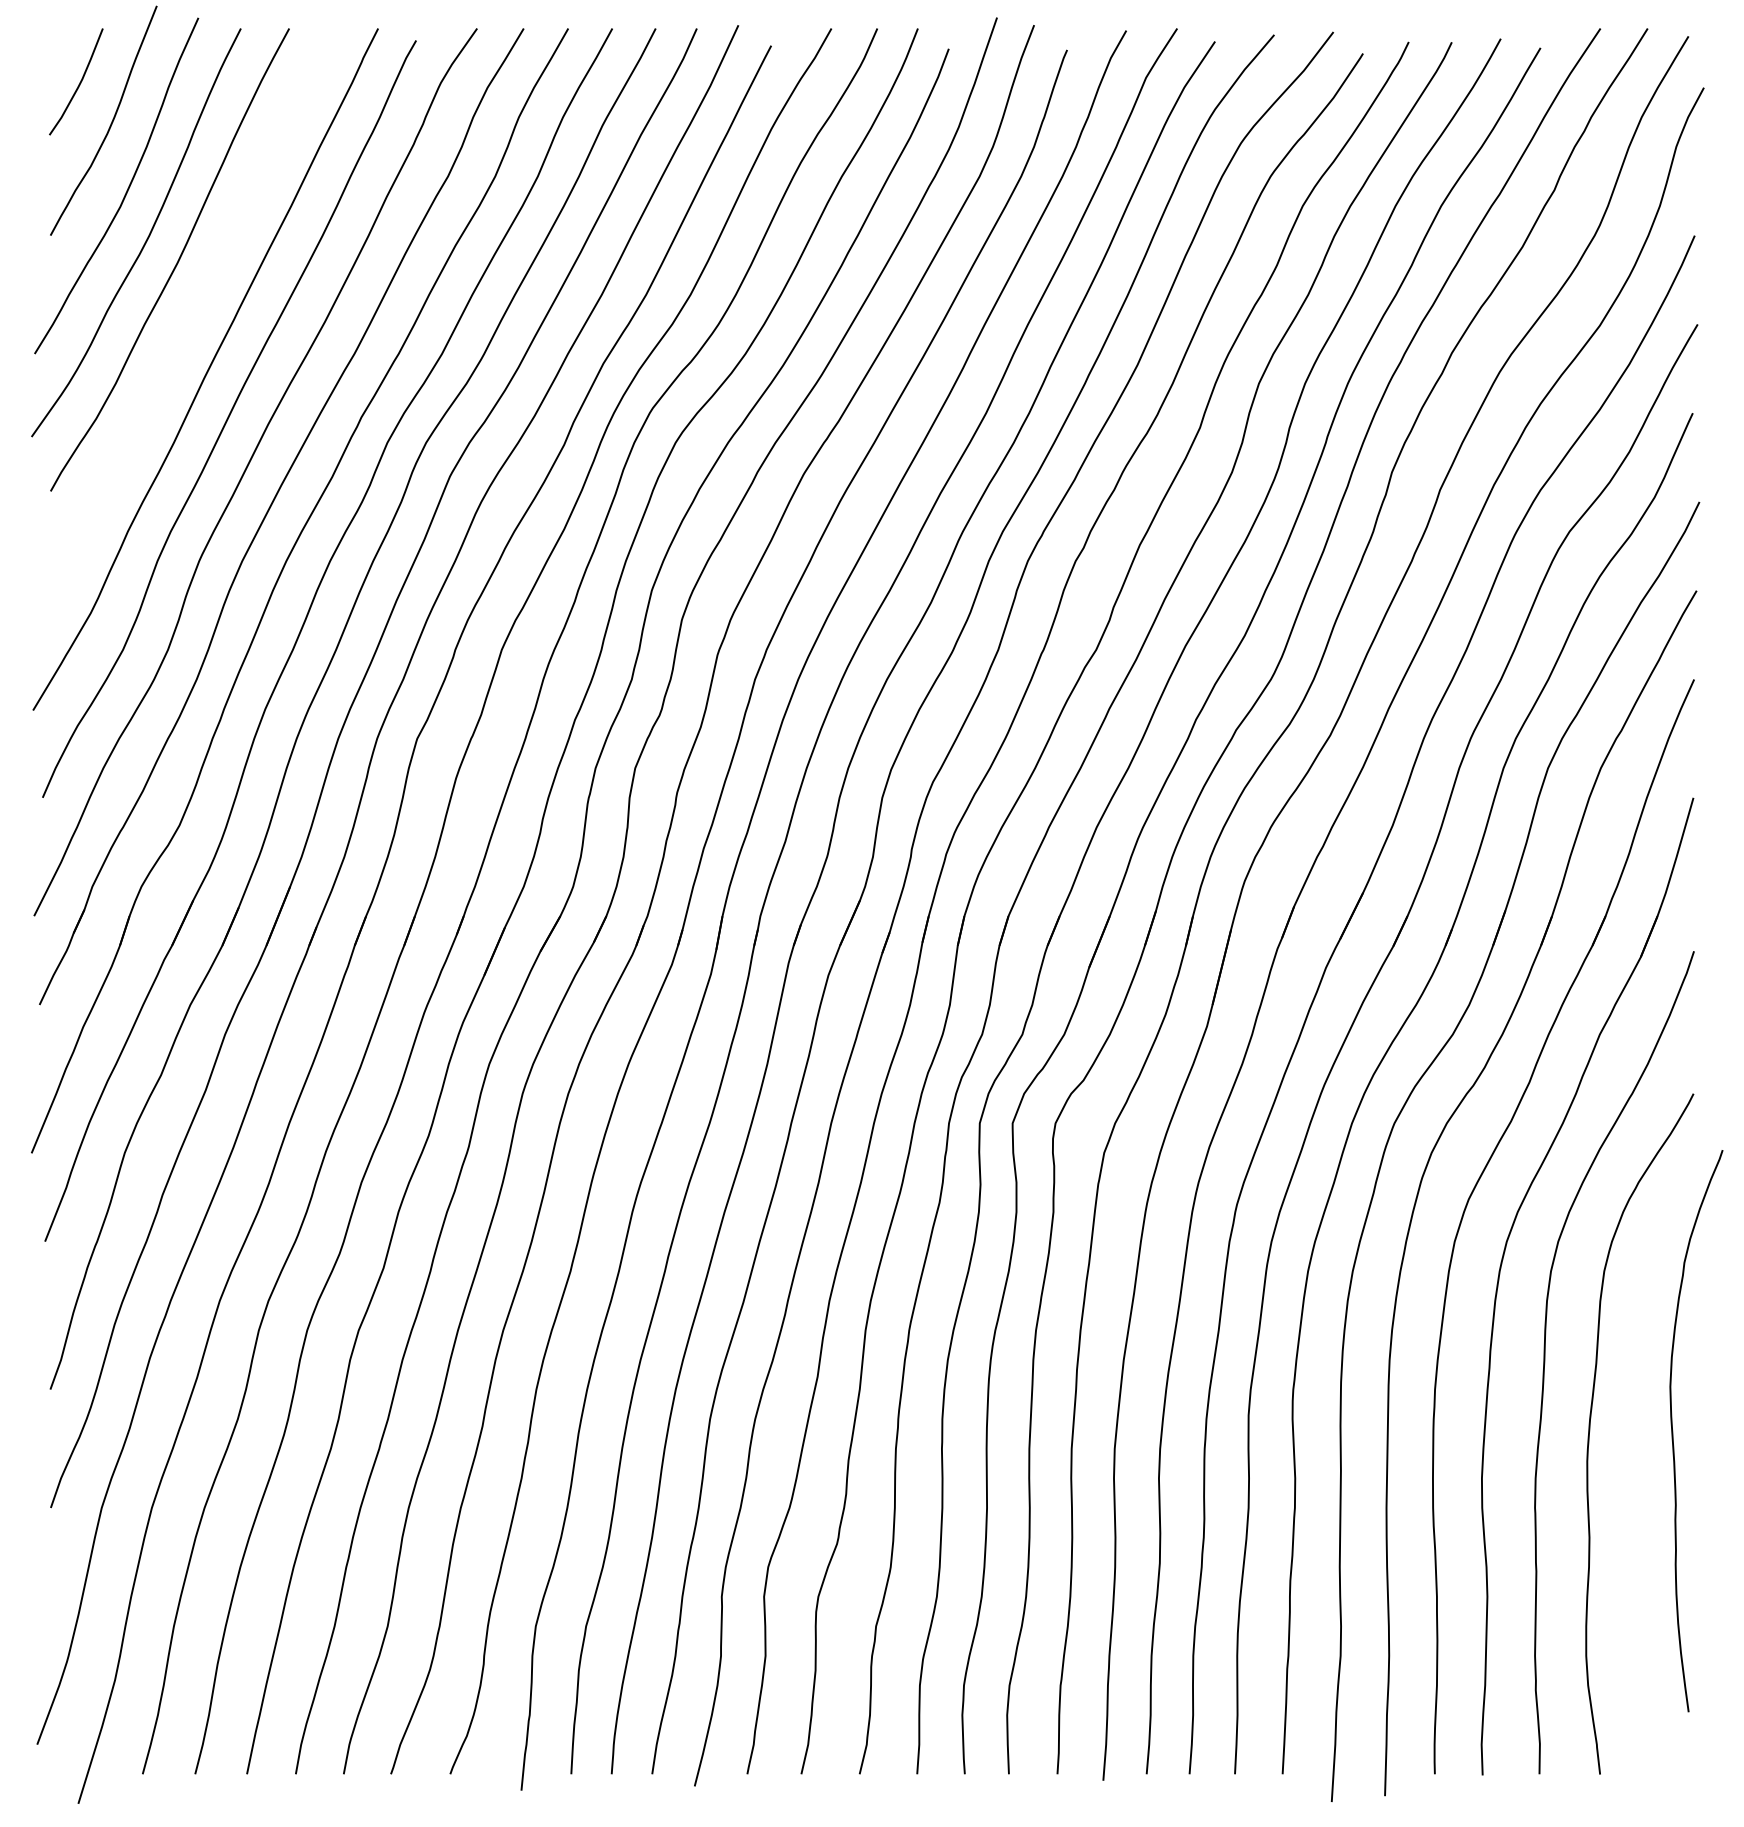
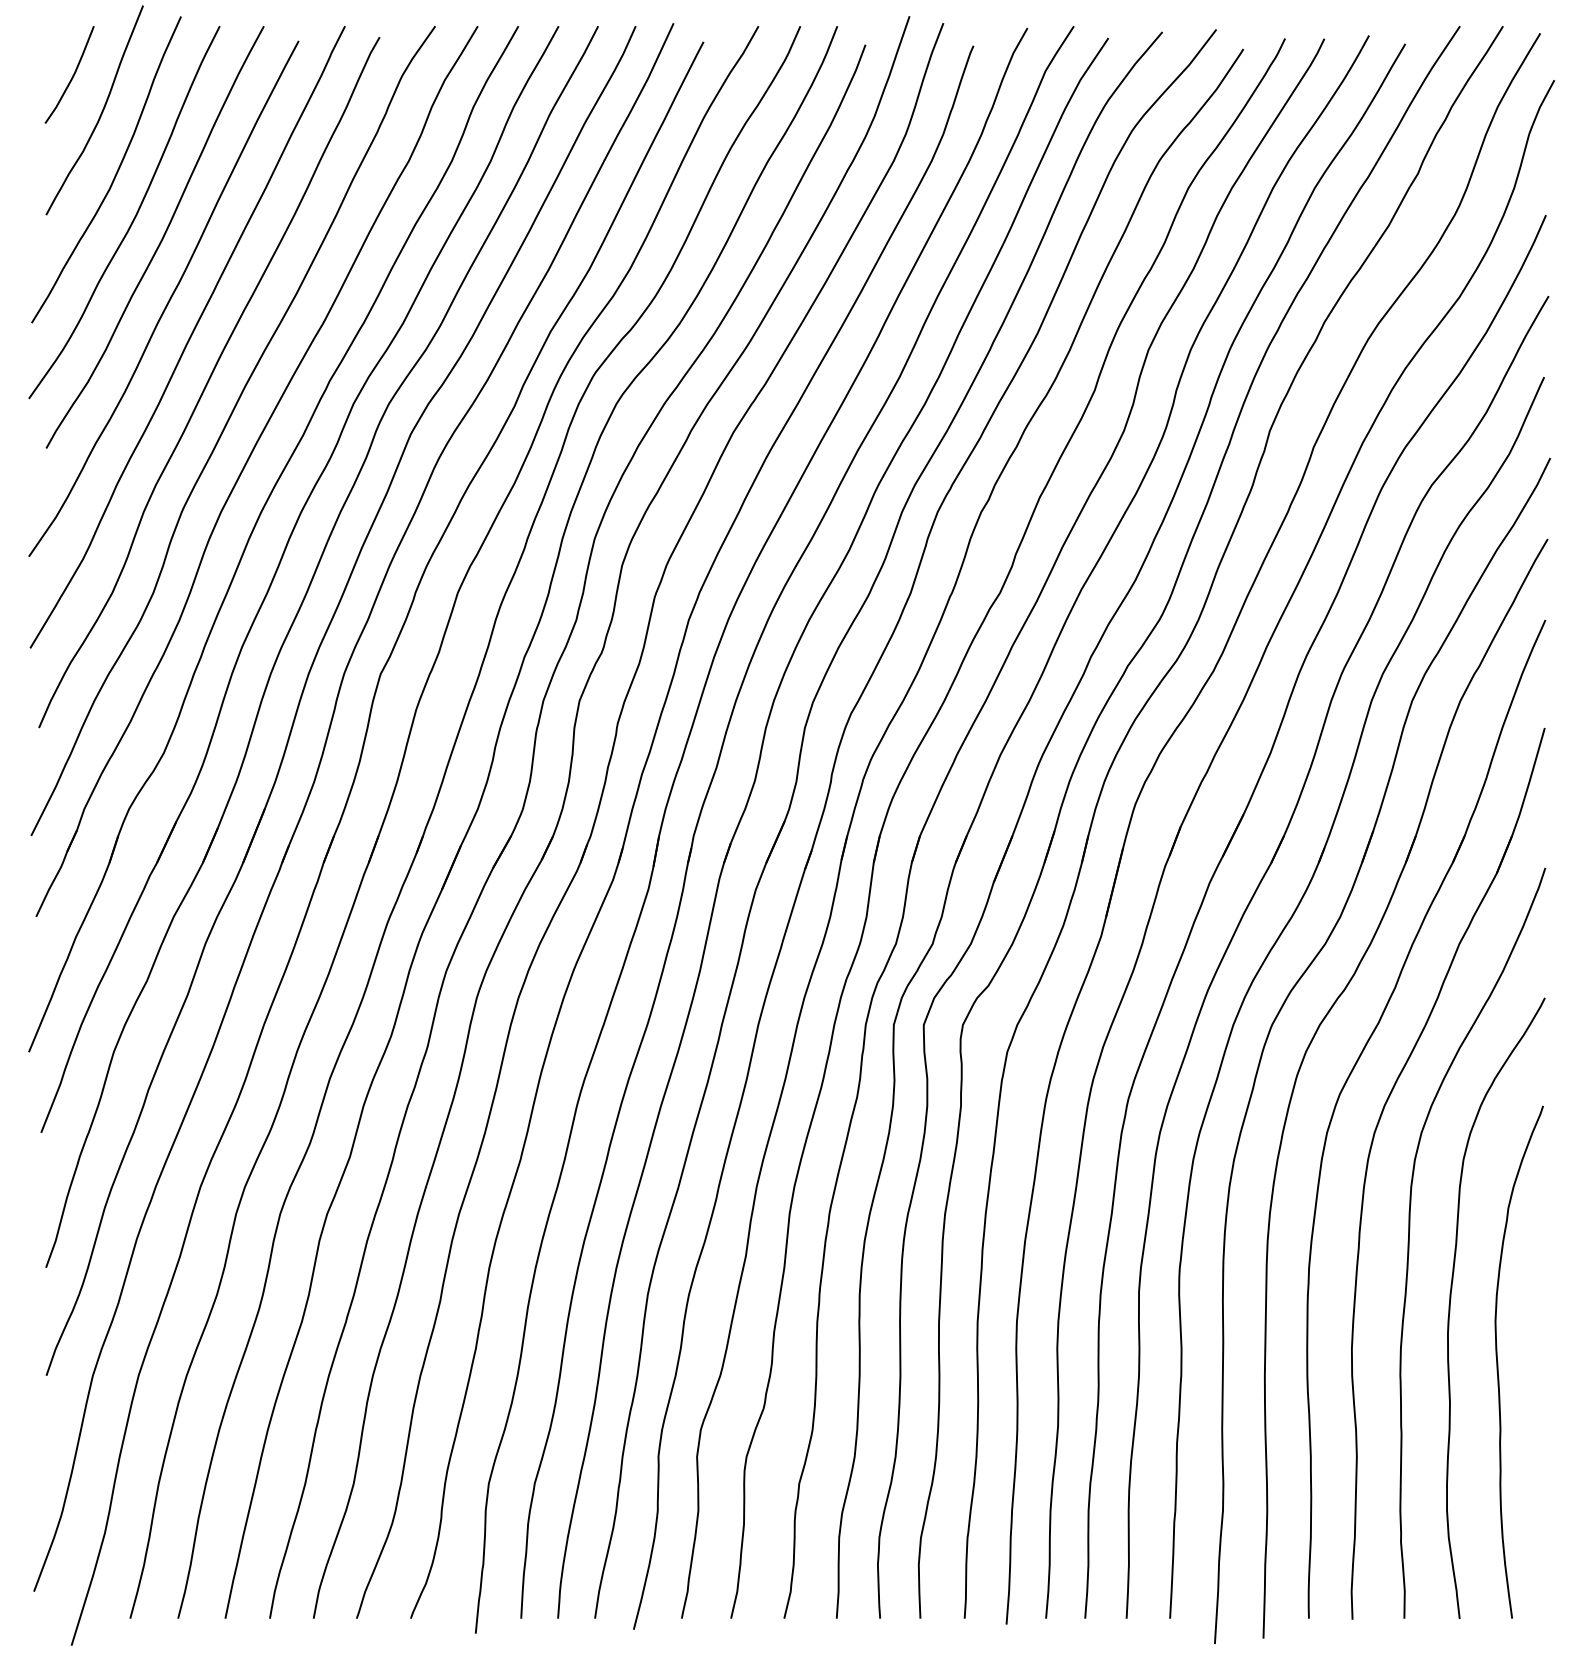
curve: (184, 329) -> (168, 300), added
curve: (1673, 1431) -> (1498, 1362), moved

